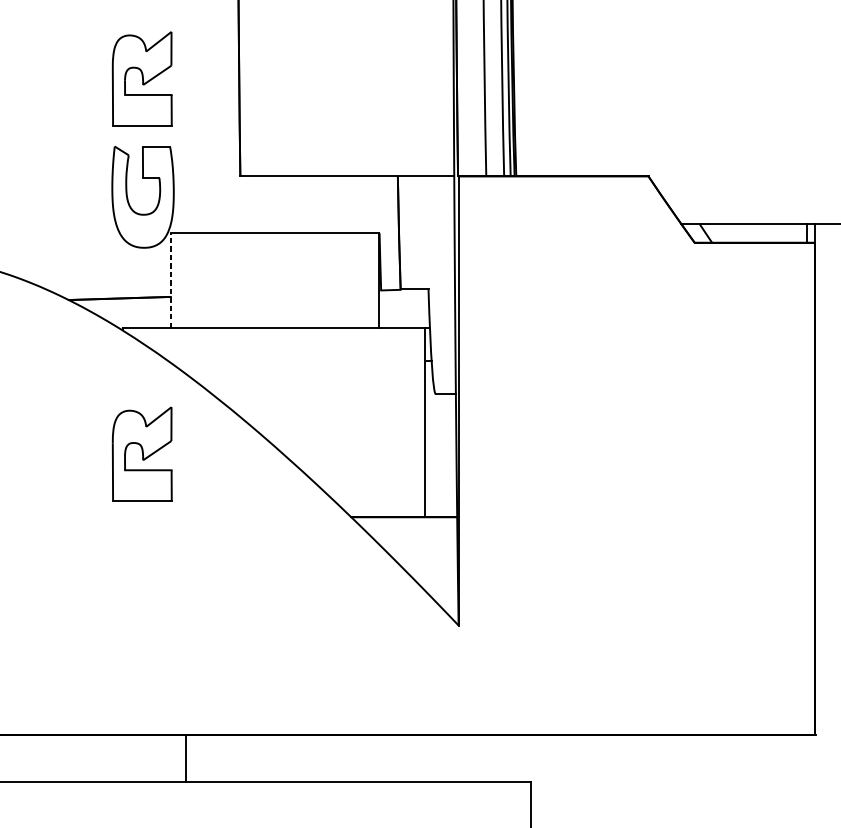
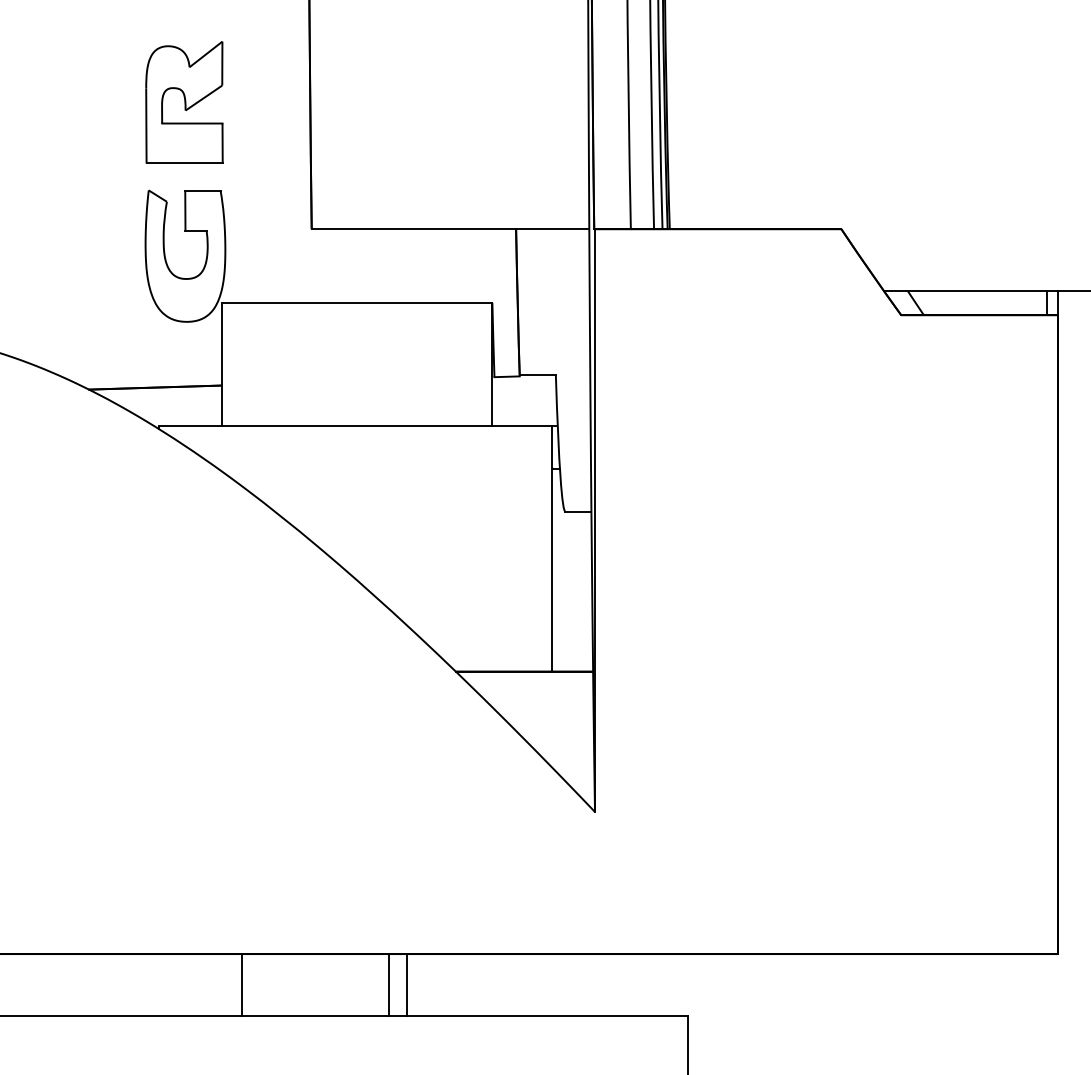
line: (170, 279) -> (221, 363), dashed -> solid
part: (142, 454) -> (184, 589), removed
line: (300, 758) -> (389, 984), added
line: (313, 758) -> (406, 984), added

